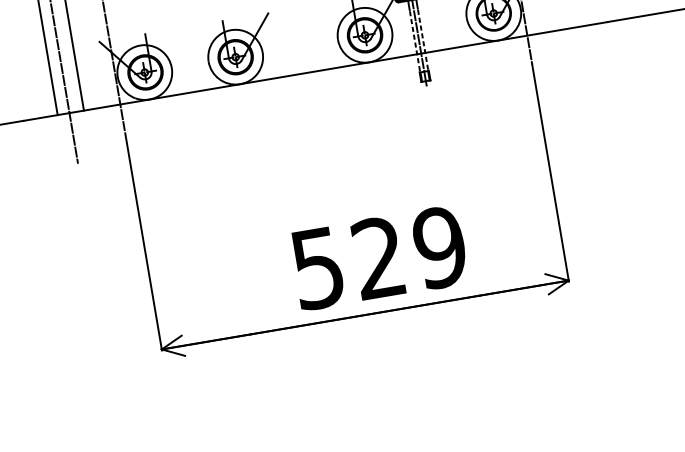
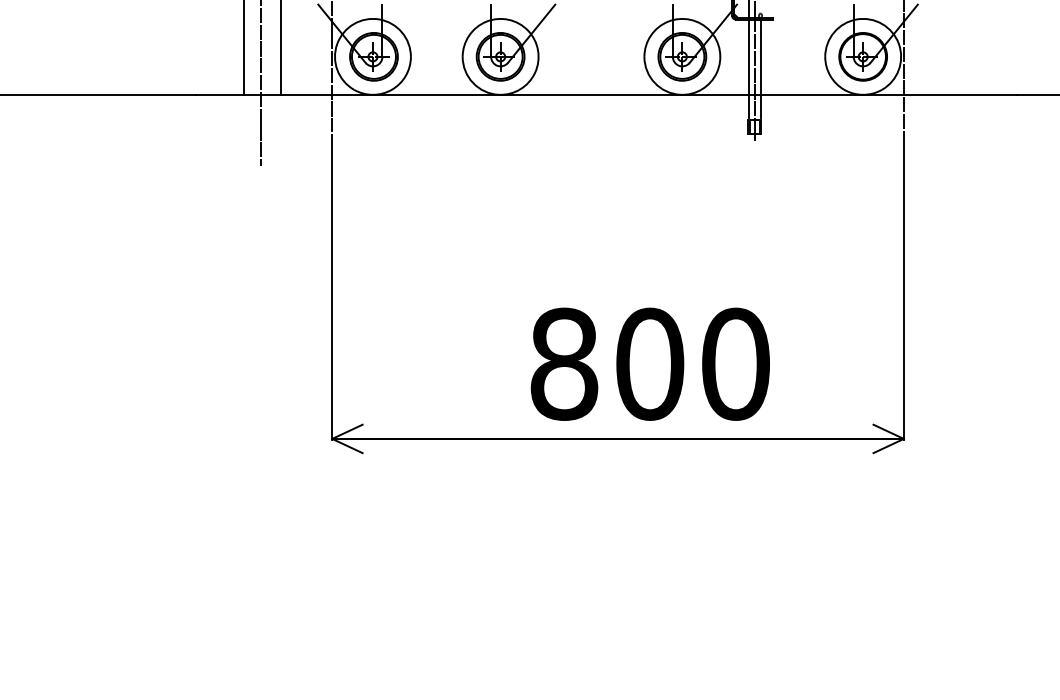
line: (423, 39) -> (760, 76), dashed -> solid
line: (415, 41) -> (749, 76), dashed -> solid
text: (378, 257) -> (649, 363), 529 -> 800

